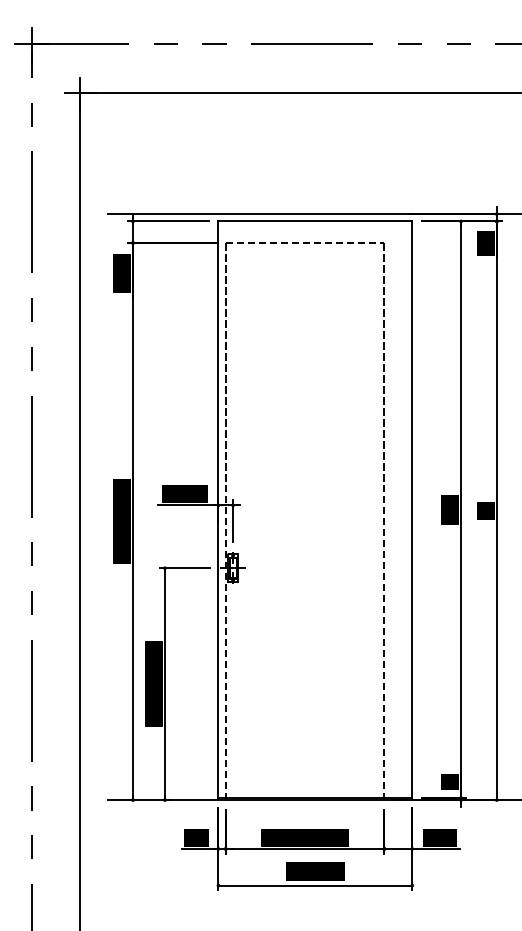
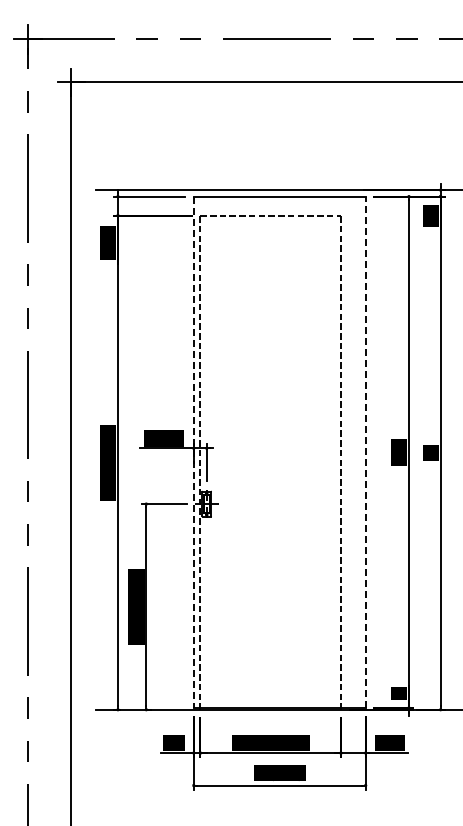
line: (218, 510) -> (193, 452), solid -> dashed
line: (412, 510) -> (365, 452), solid -> dashed

